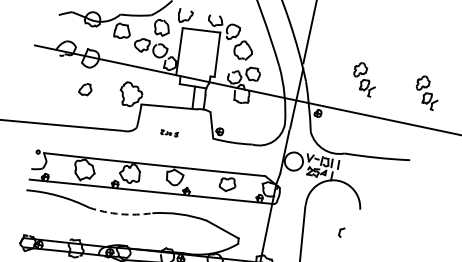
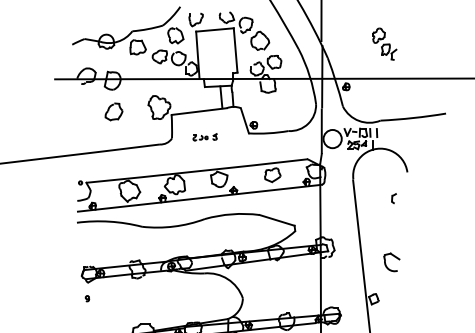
part: (85, 89) -> (113, 111), size x1.43
part: (427, 92) -> (448, 43), removed
part: (168, 133) -> (204, 137), size x1.43
arc: (120, 213) -> (173, 226), dashed -> solid

